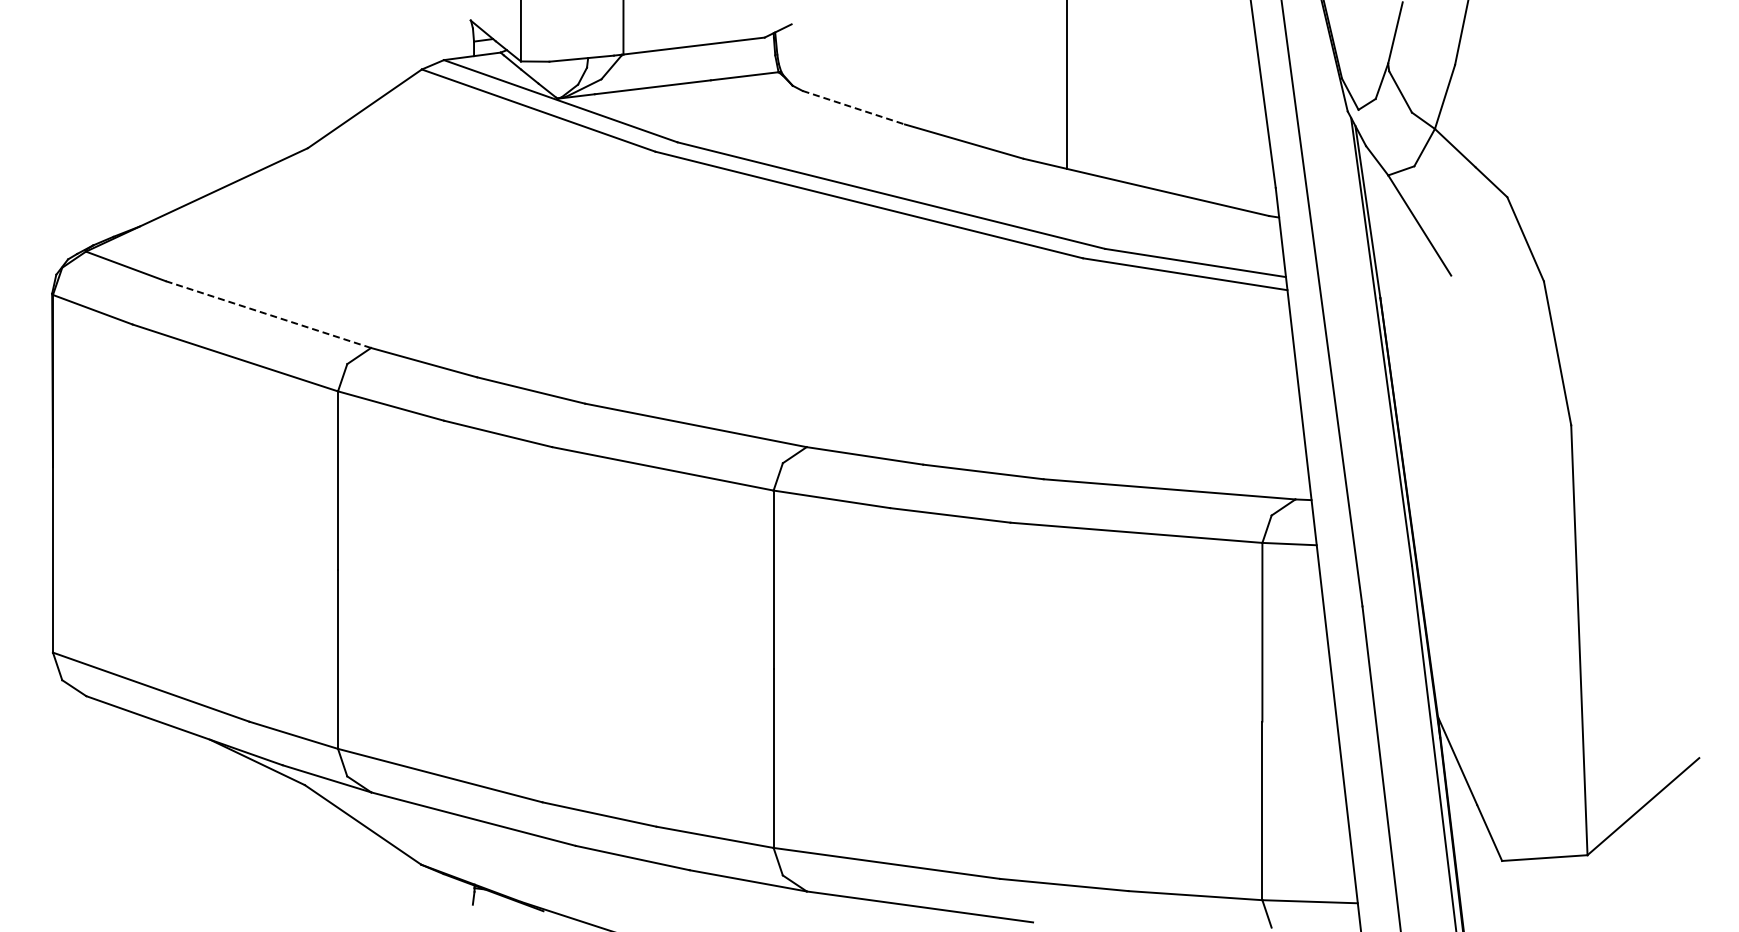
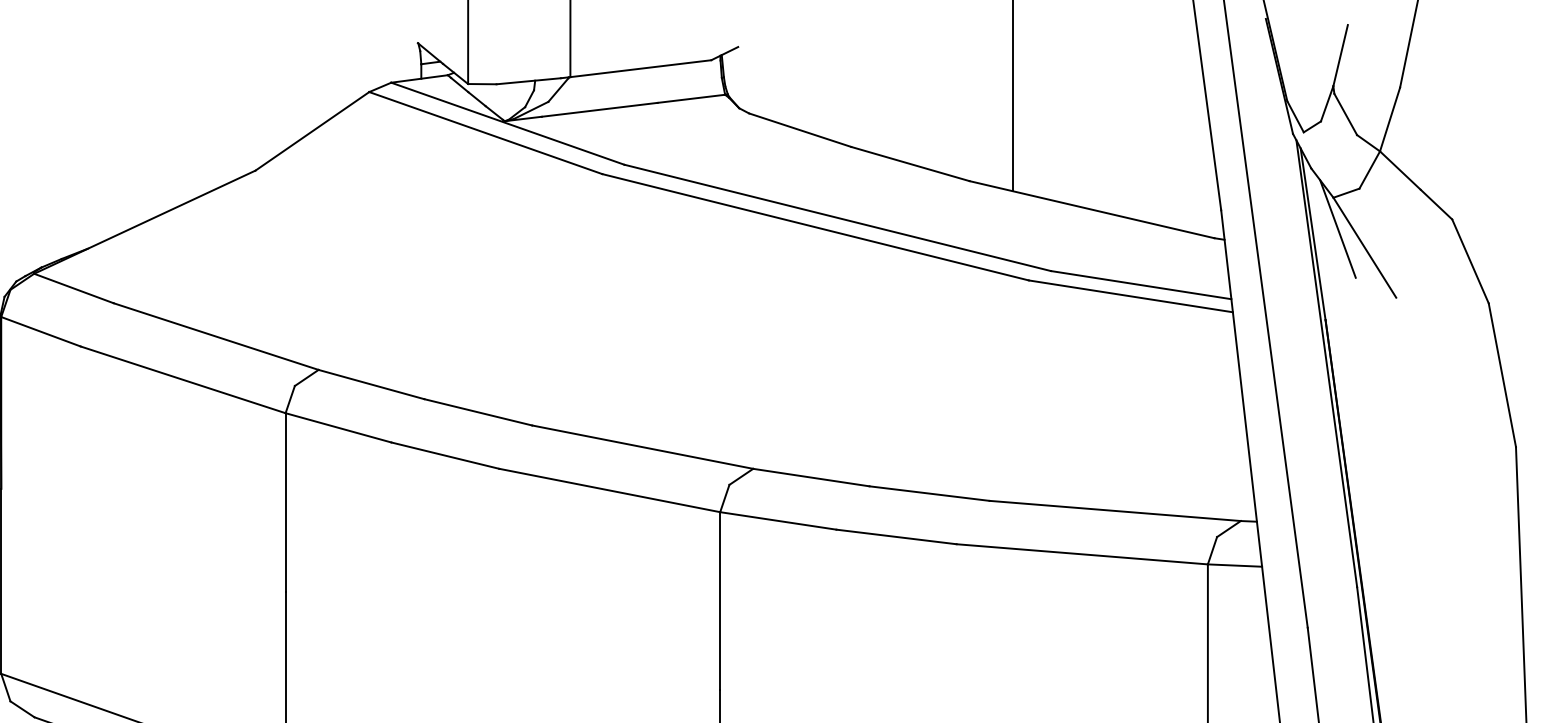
line: (853, 107) -> (799, 129), dashed -> solid
line: (1392, 206) -> (1337, 228), added
line: (268, 314) -> (216, 336), dashed -> solid

